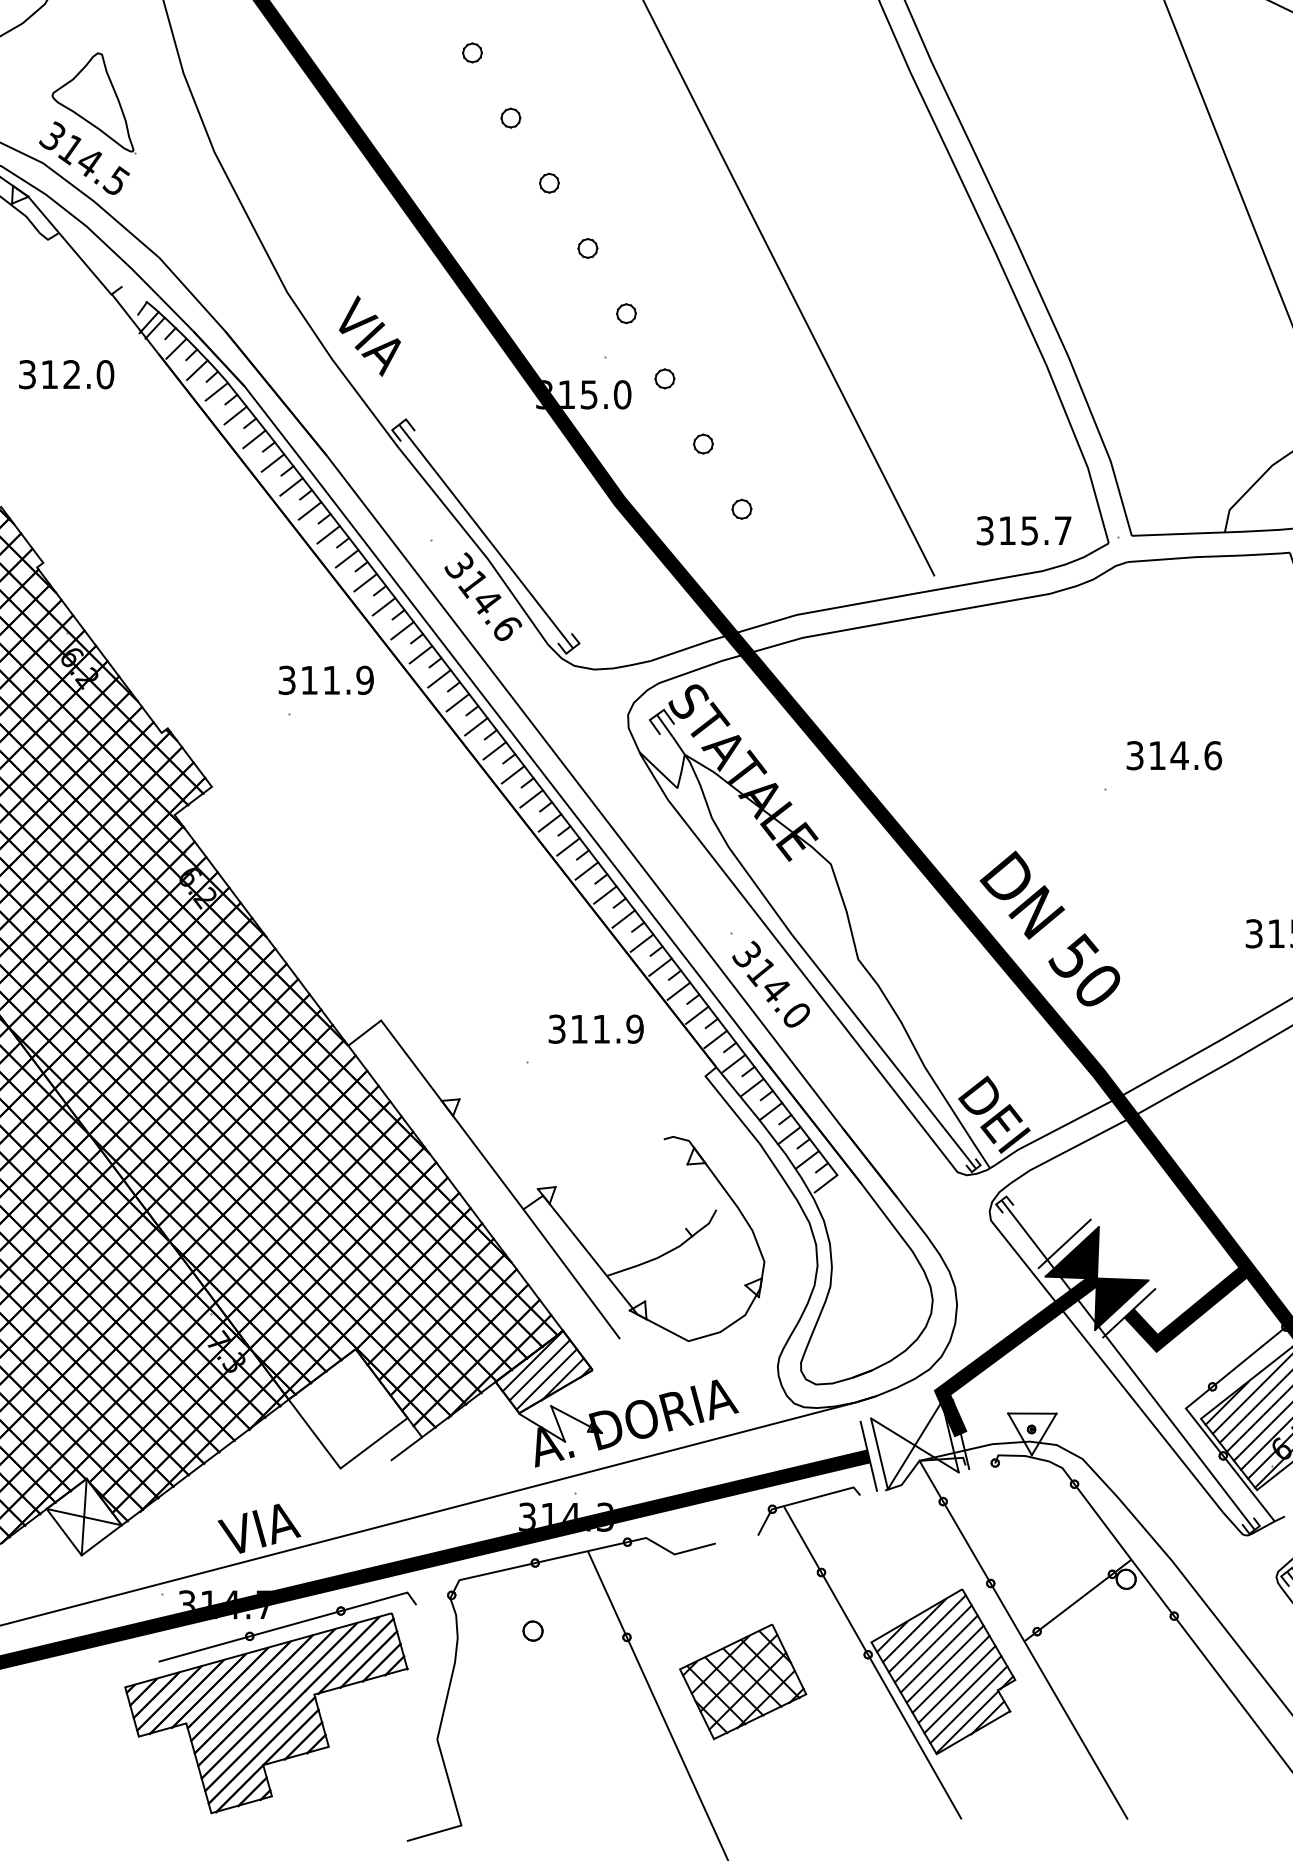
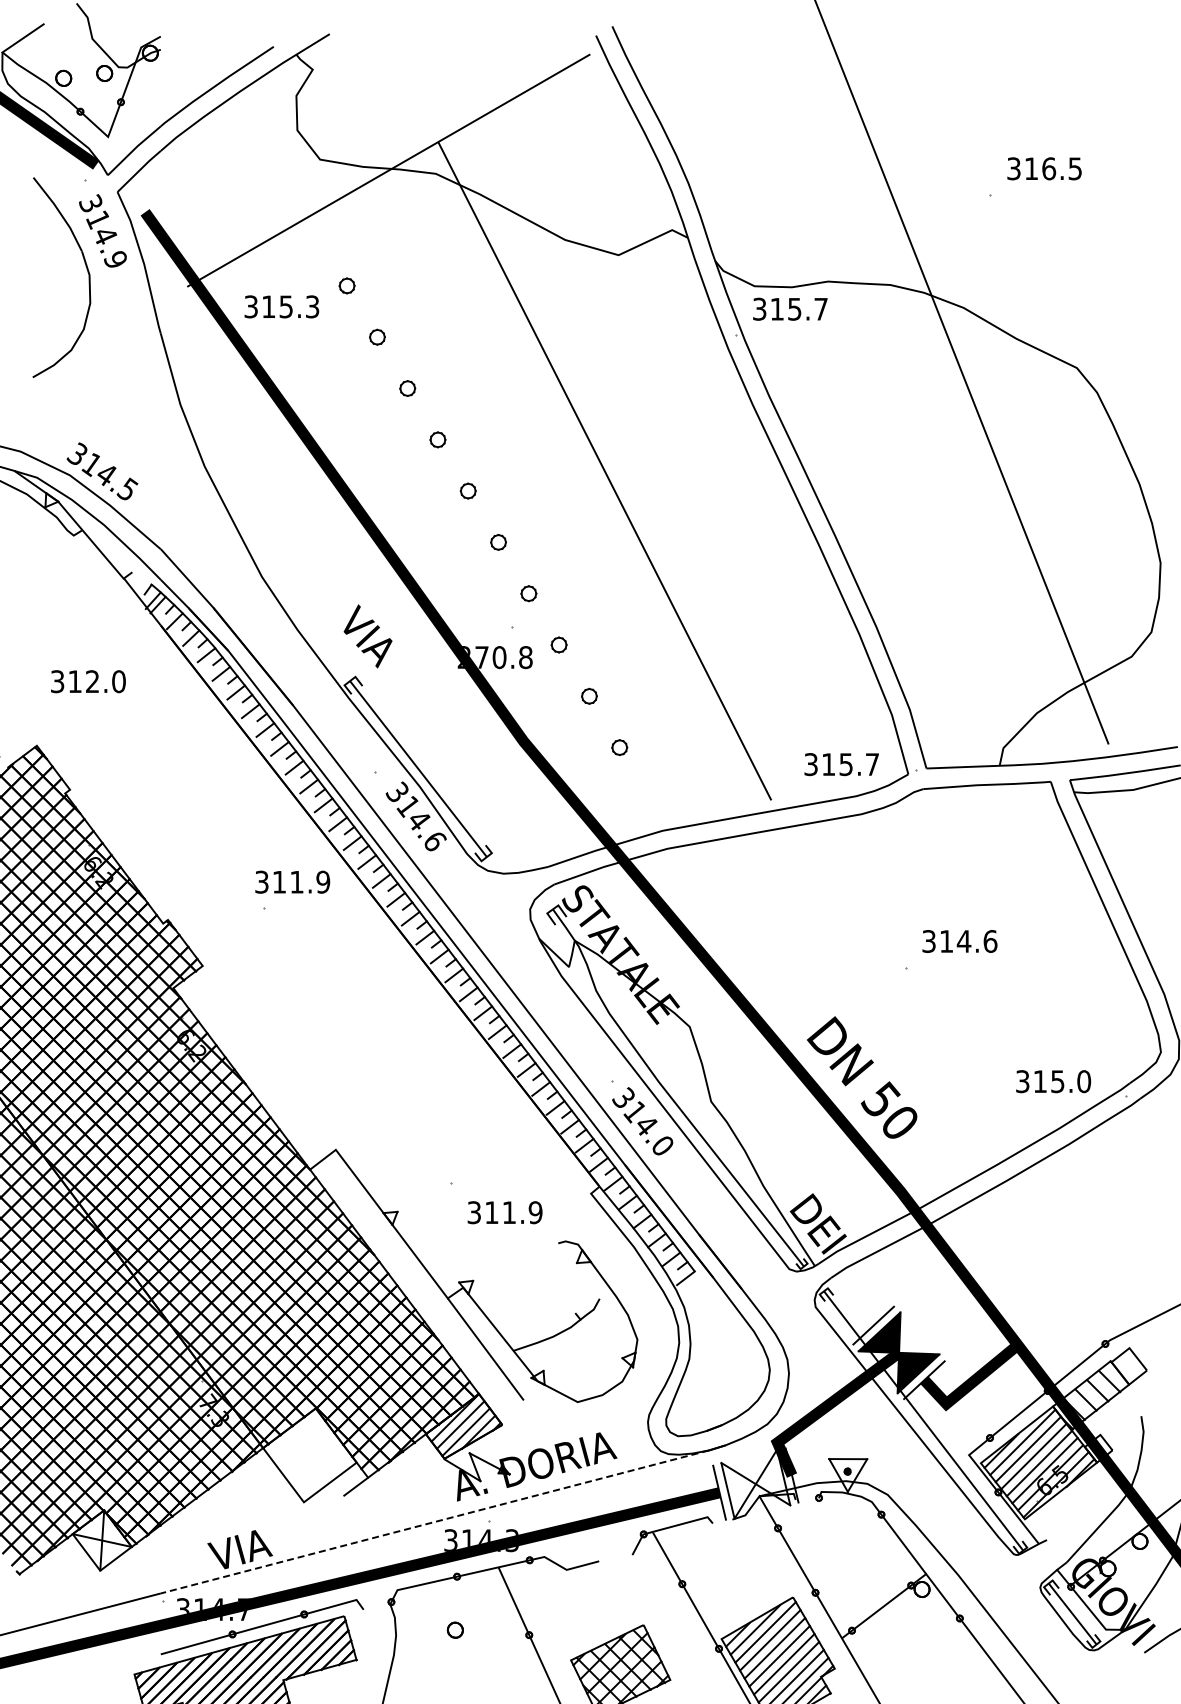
part: (93, 103) -> (109, 428), removed
text: (369, 336) -> (367, 636), moved
text: (66, 374) -> (88, 681), moved
text: (582, 394) -> (494, 657), 315.0 -> 270.8
text: (595, 1028) -> (504, 1212), moved
line: (506, 1494) -> (434, 1522), solid -> dashed

